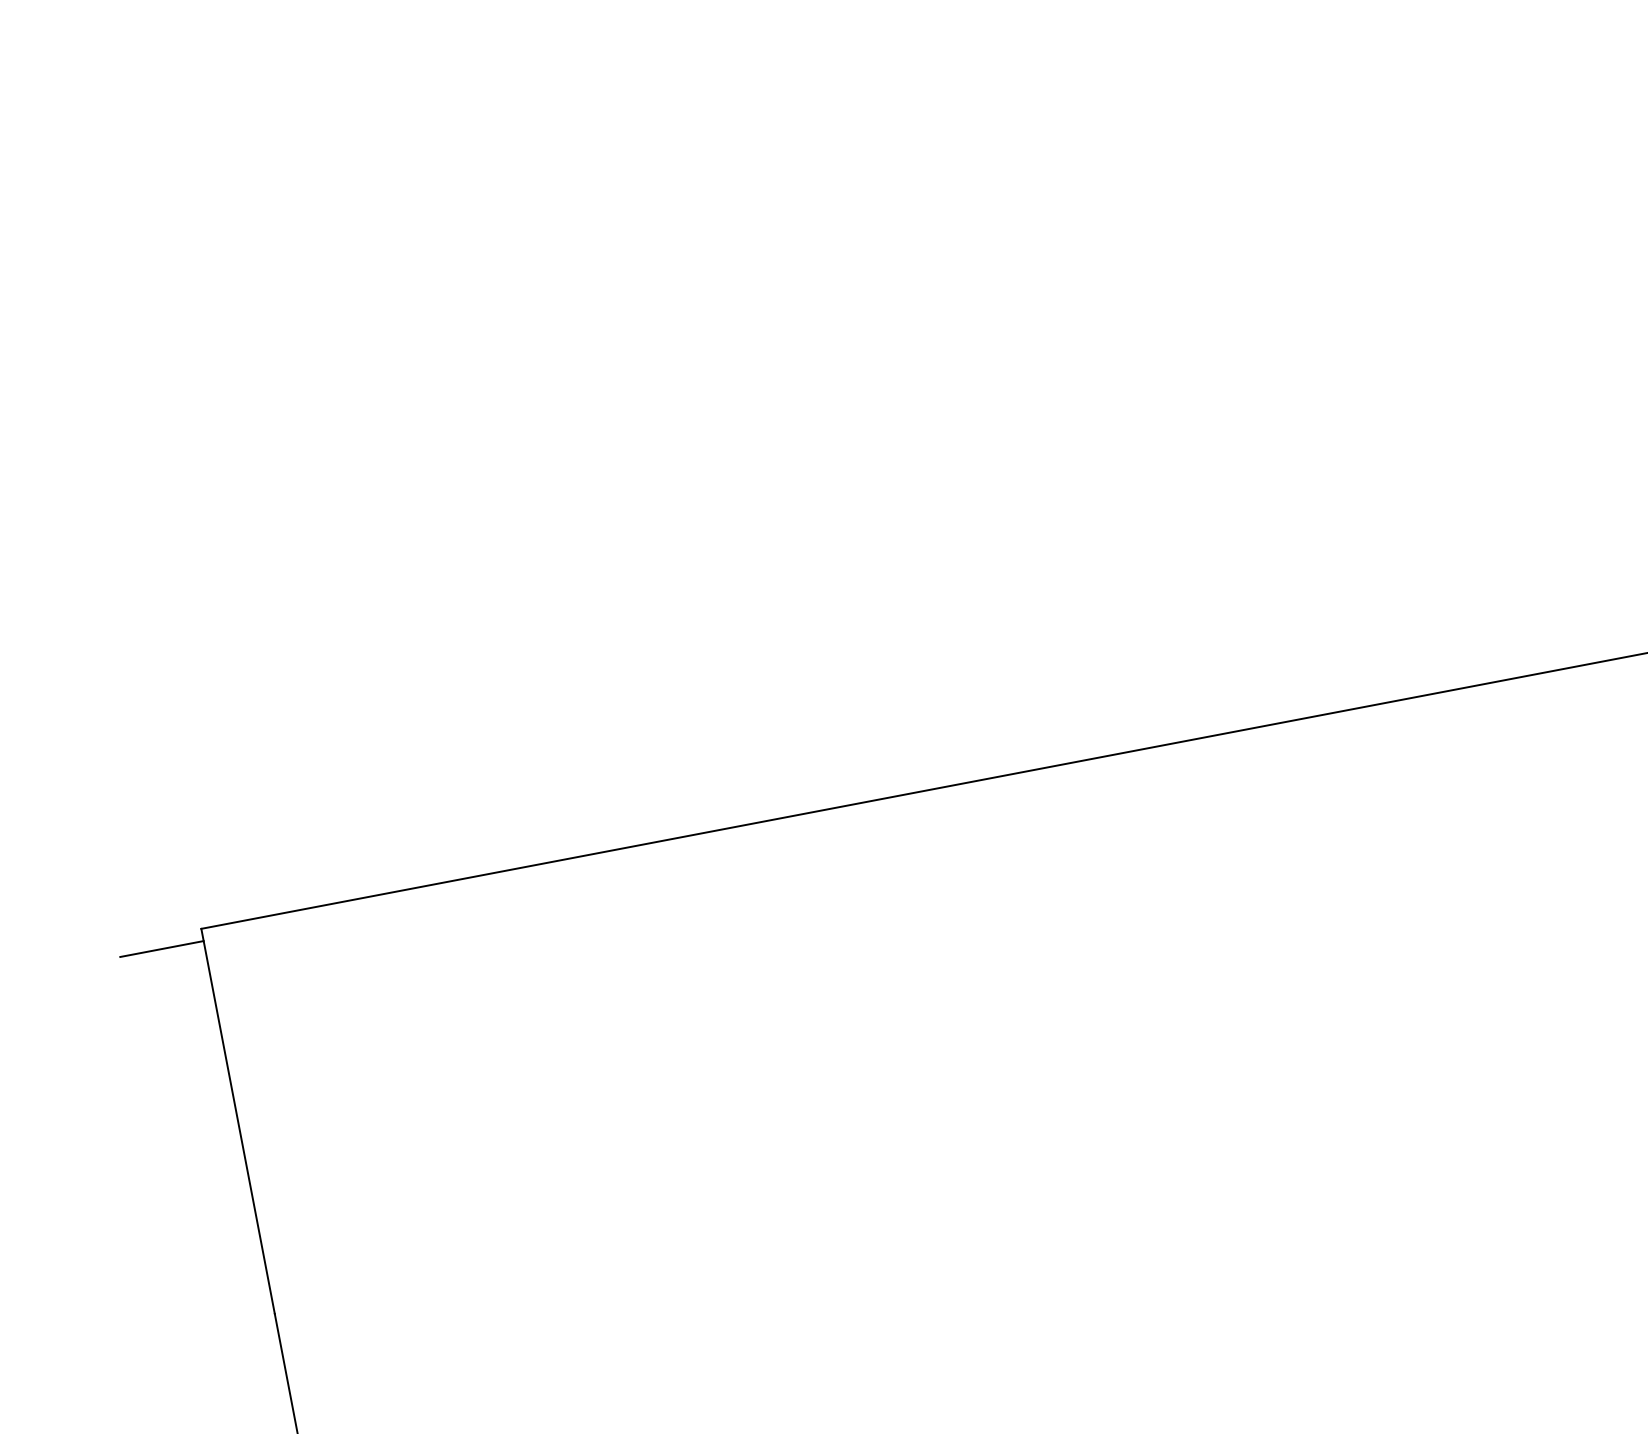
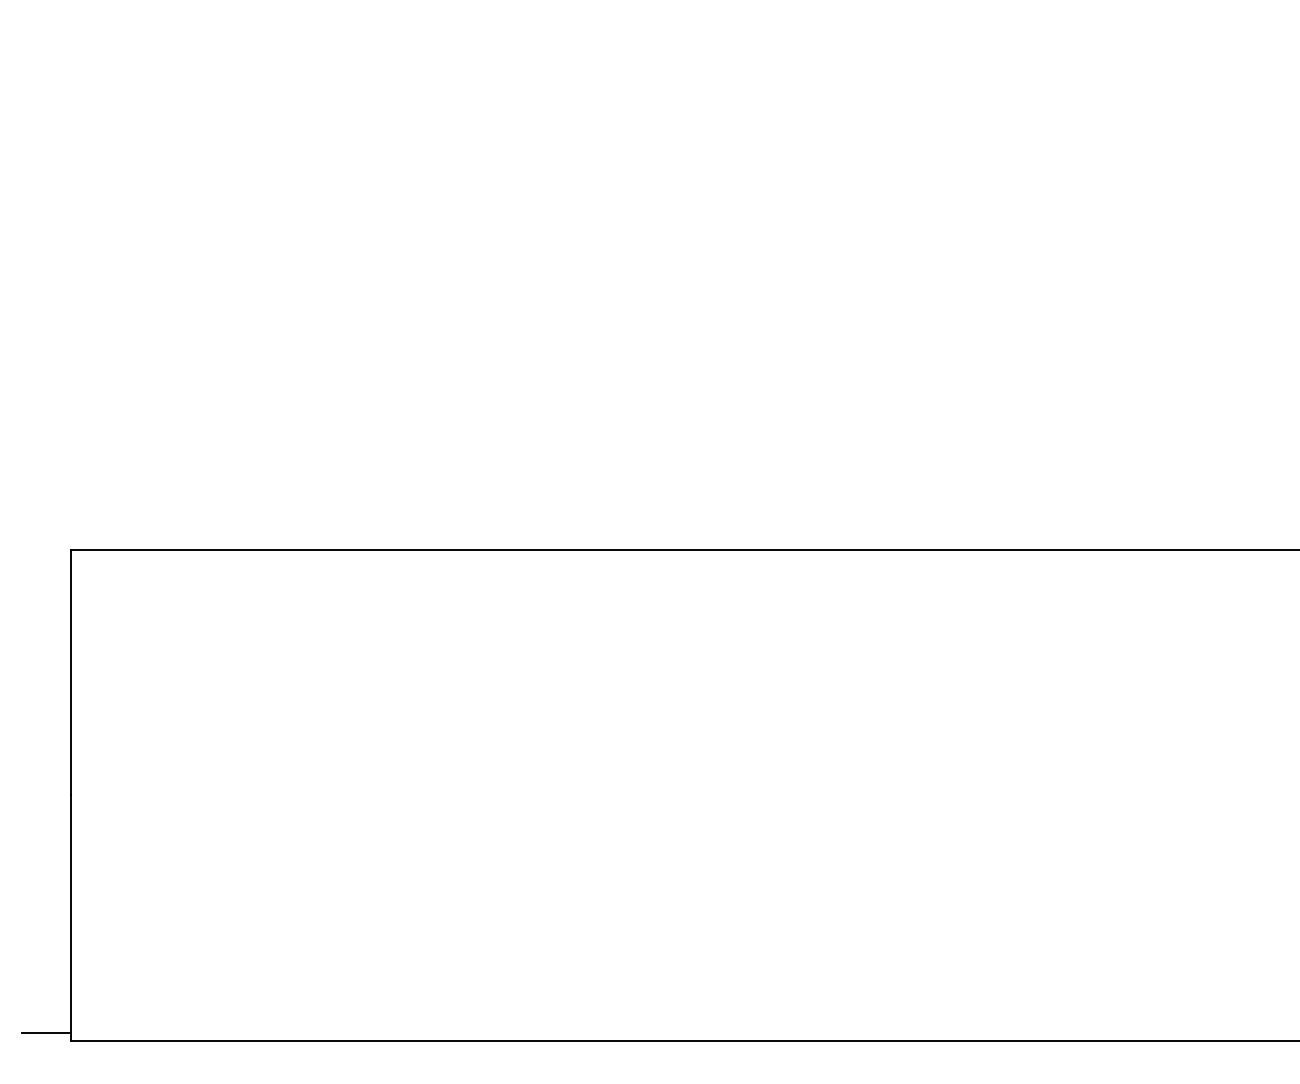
line: (160, 949) -> (43, 557), removed

